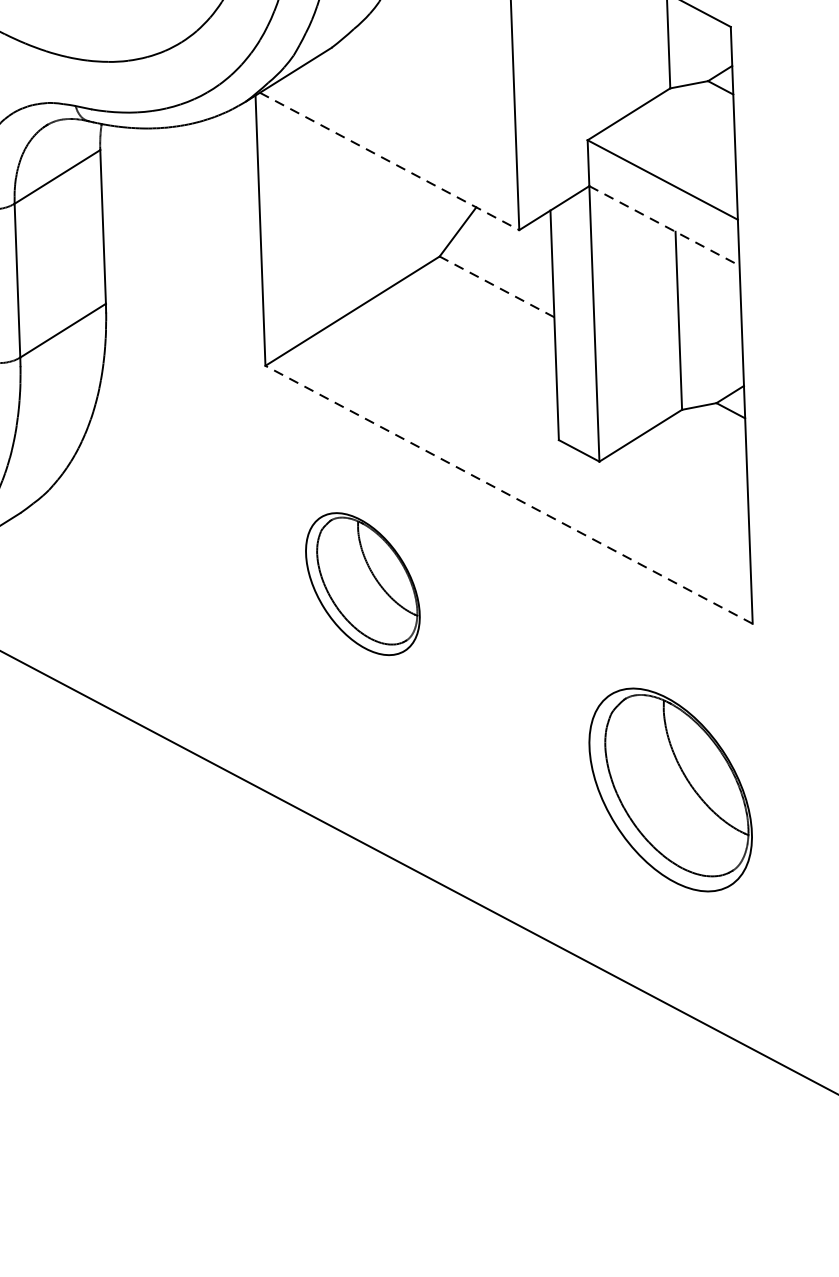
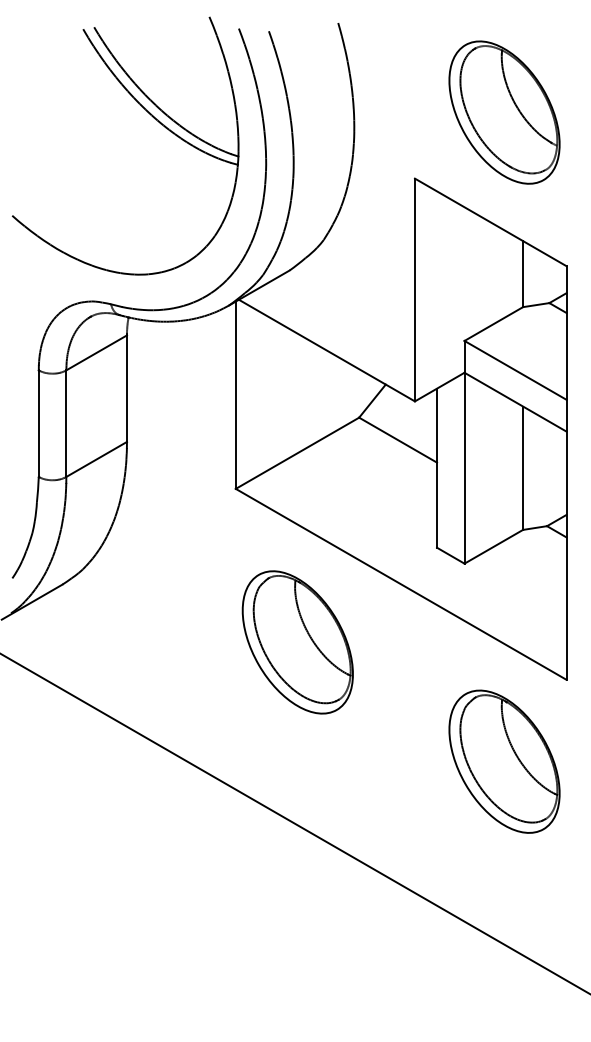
line: (388, 161) -> (326, 350), dashed -> solid
line: (664, 226) -> (515, 402), dashed -> solid
line: (497, 287) -> (398, 440), dashed -> solid
line: (509, 495) -> (401, 584), dashed -> solid
part: (362, 584) -> (297, 642), size x1.43
part: (670, 789) -> (504, 761), moved

